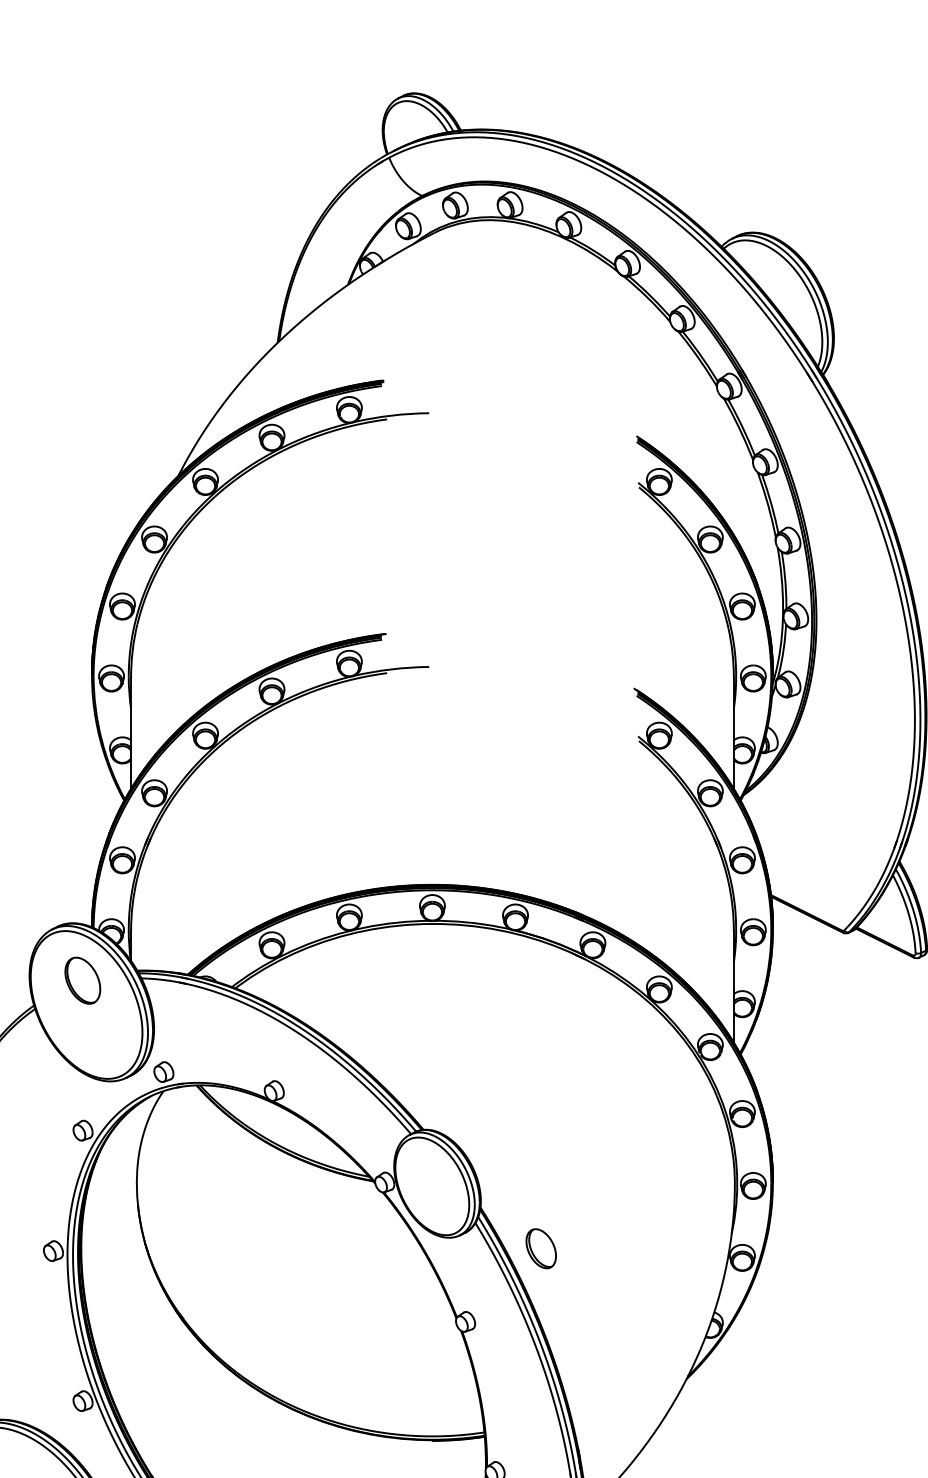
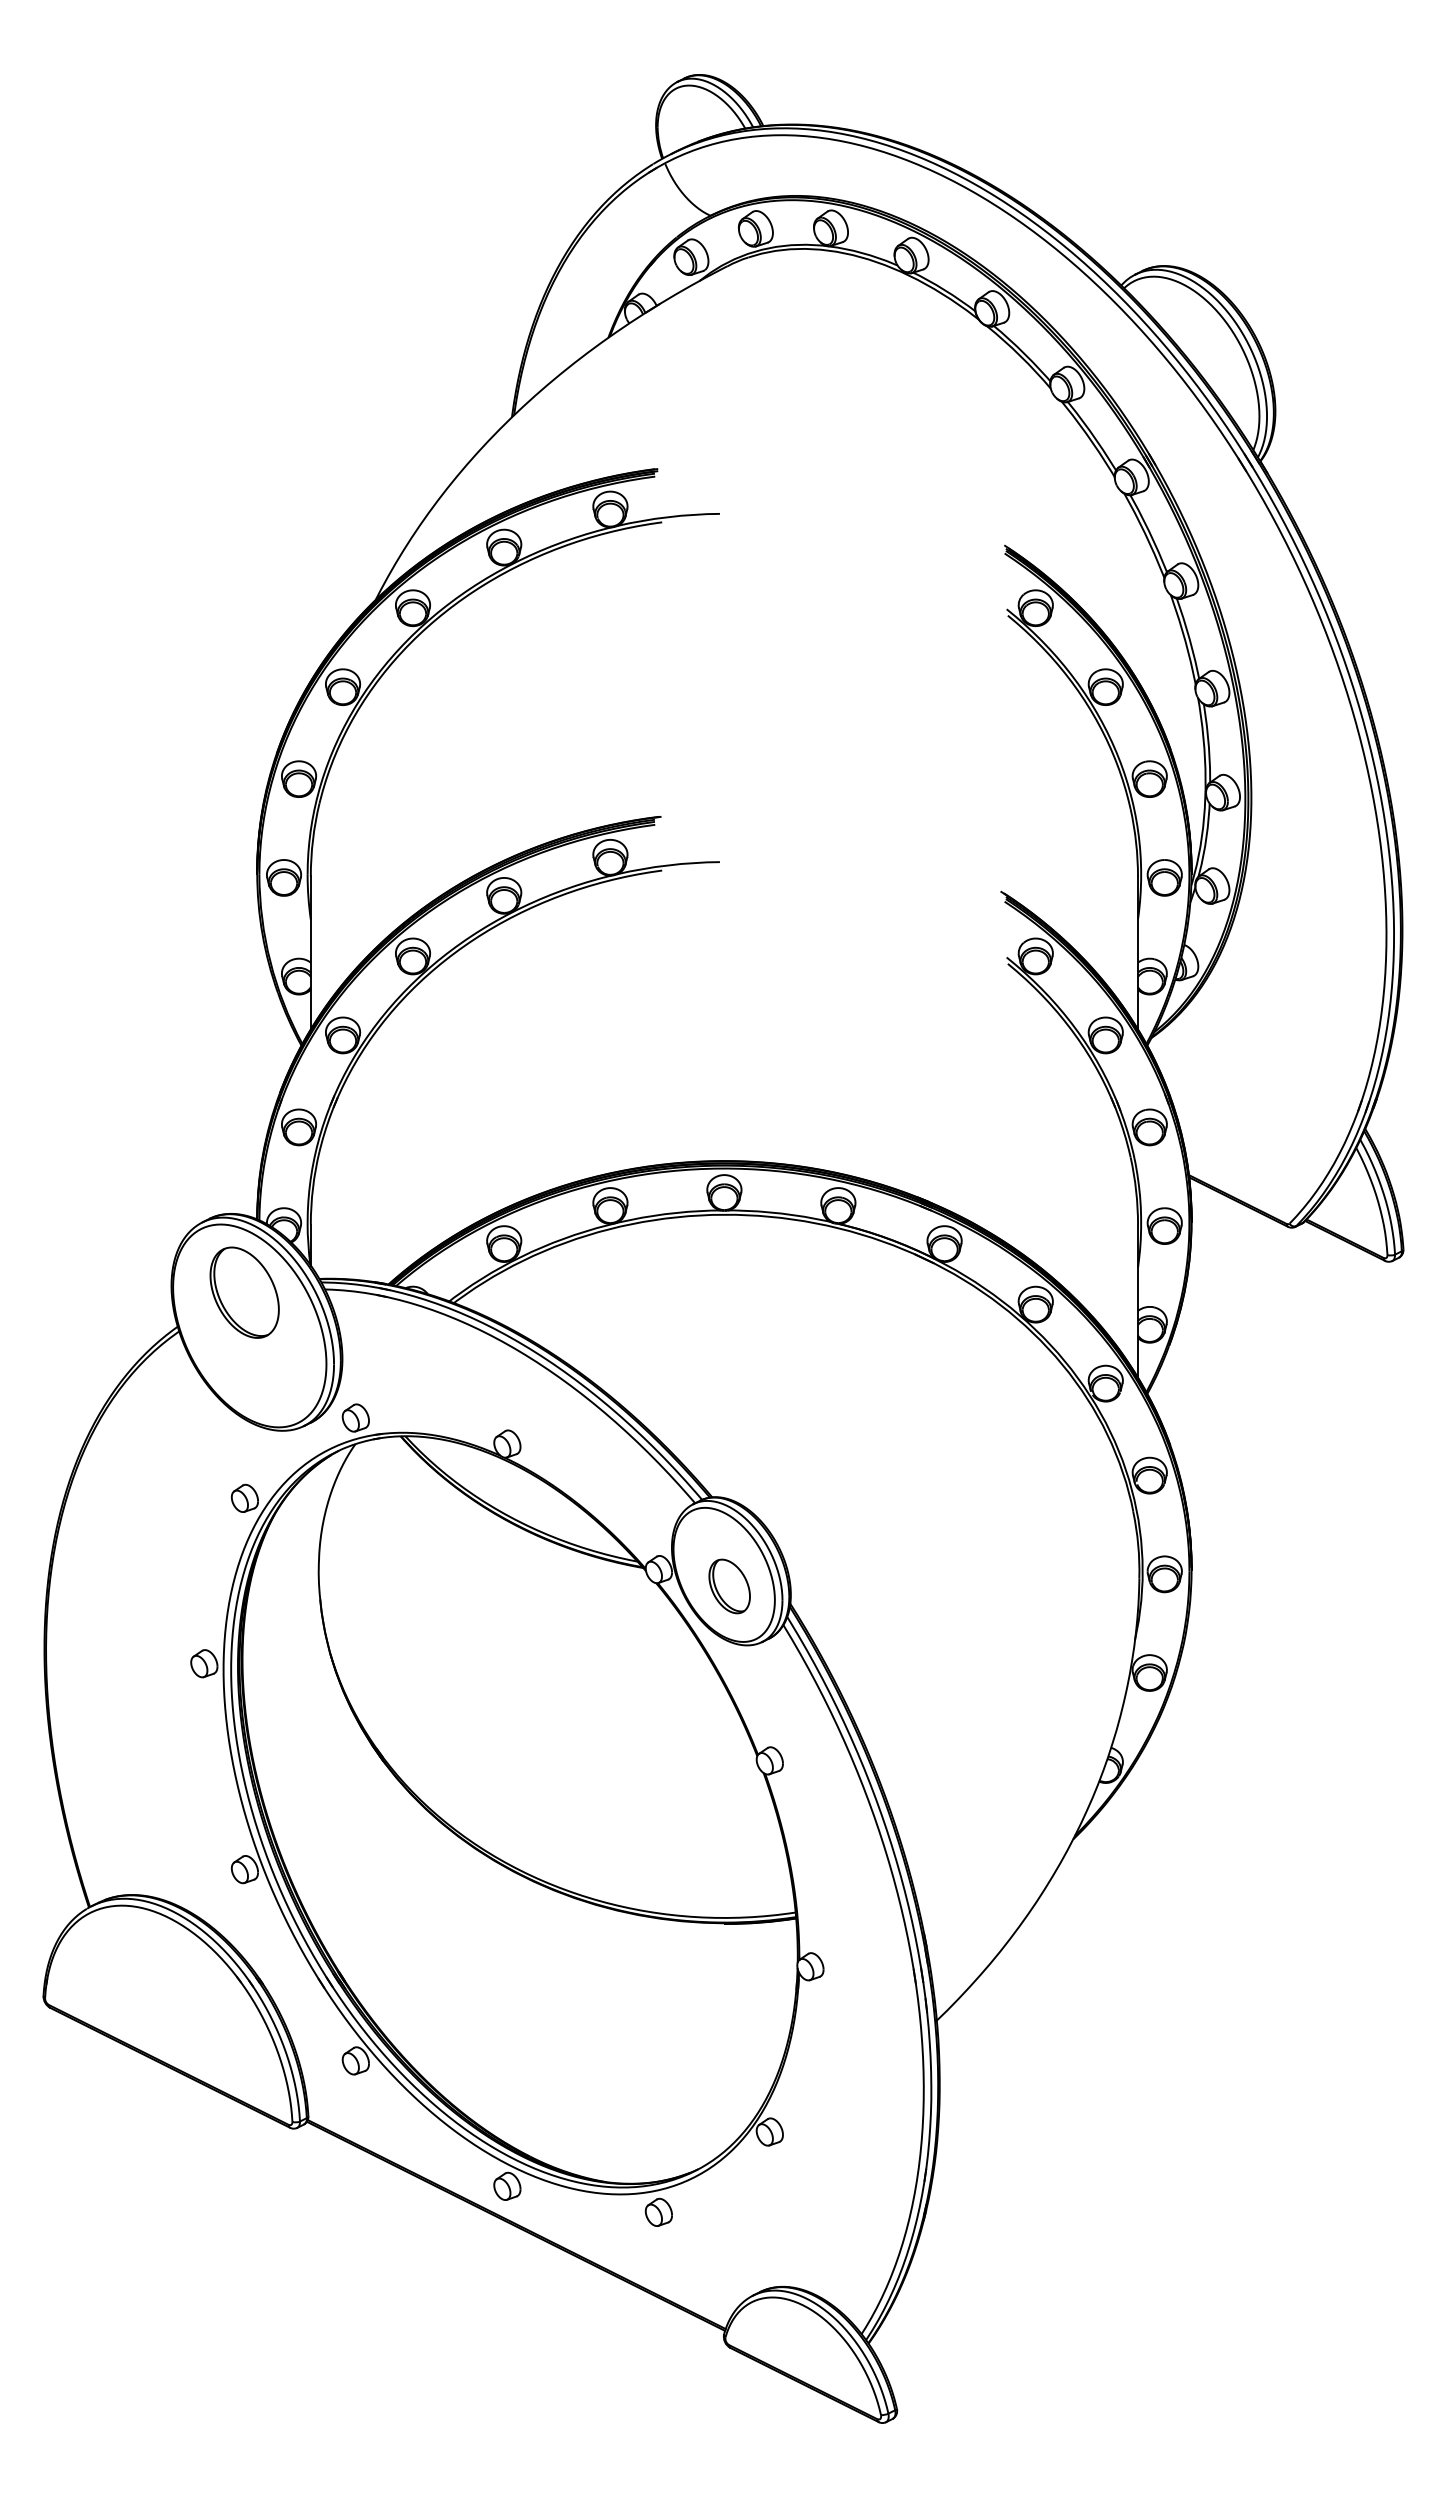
part: (82, 980) -> (244, 1292), size x1.43
part: (541, 1248) -> (729, 1586), moved

